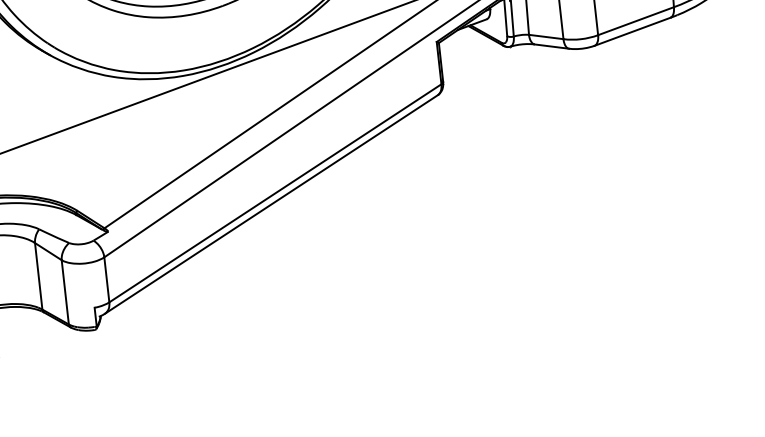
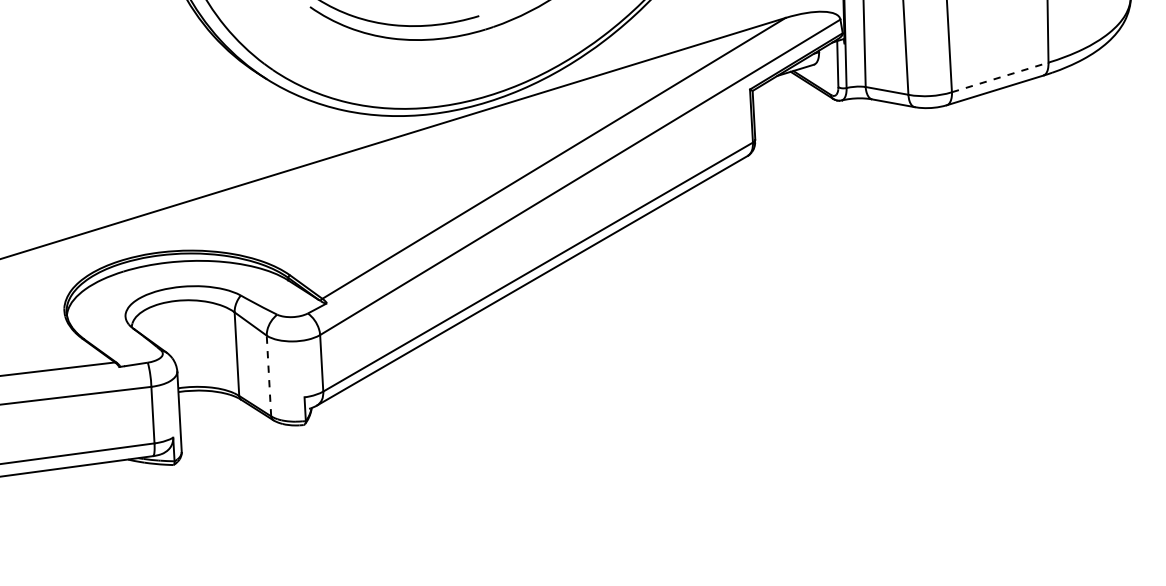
line: (636, 21) -> (1000, 77), solid -> dashed
line: (64, 291) -> (268, 375), solid -> dashed

